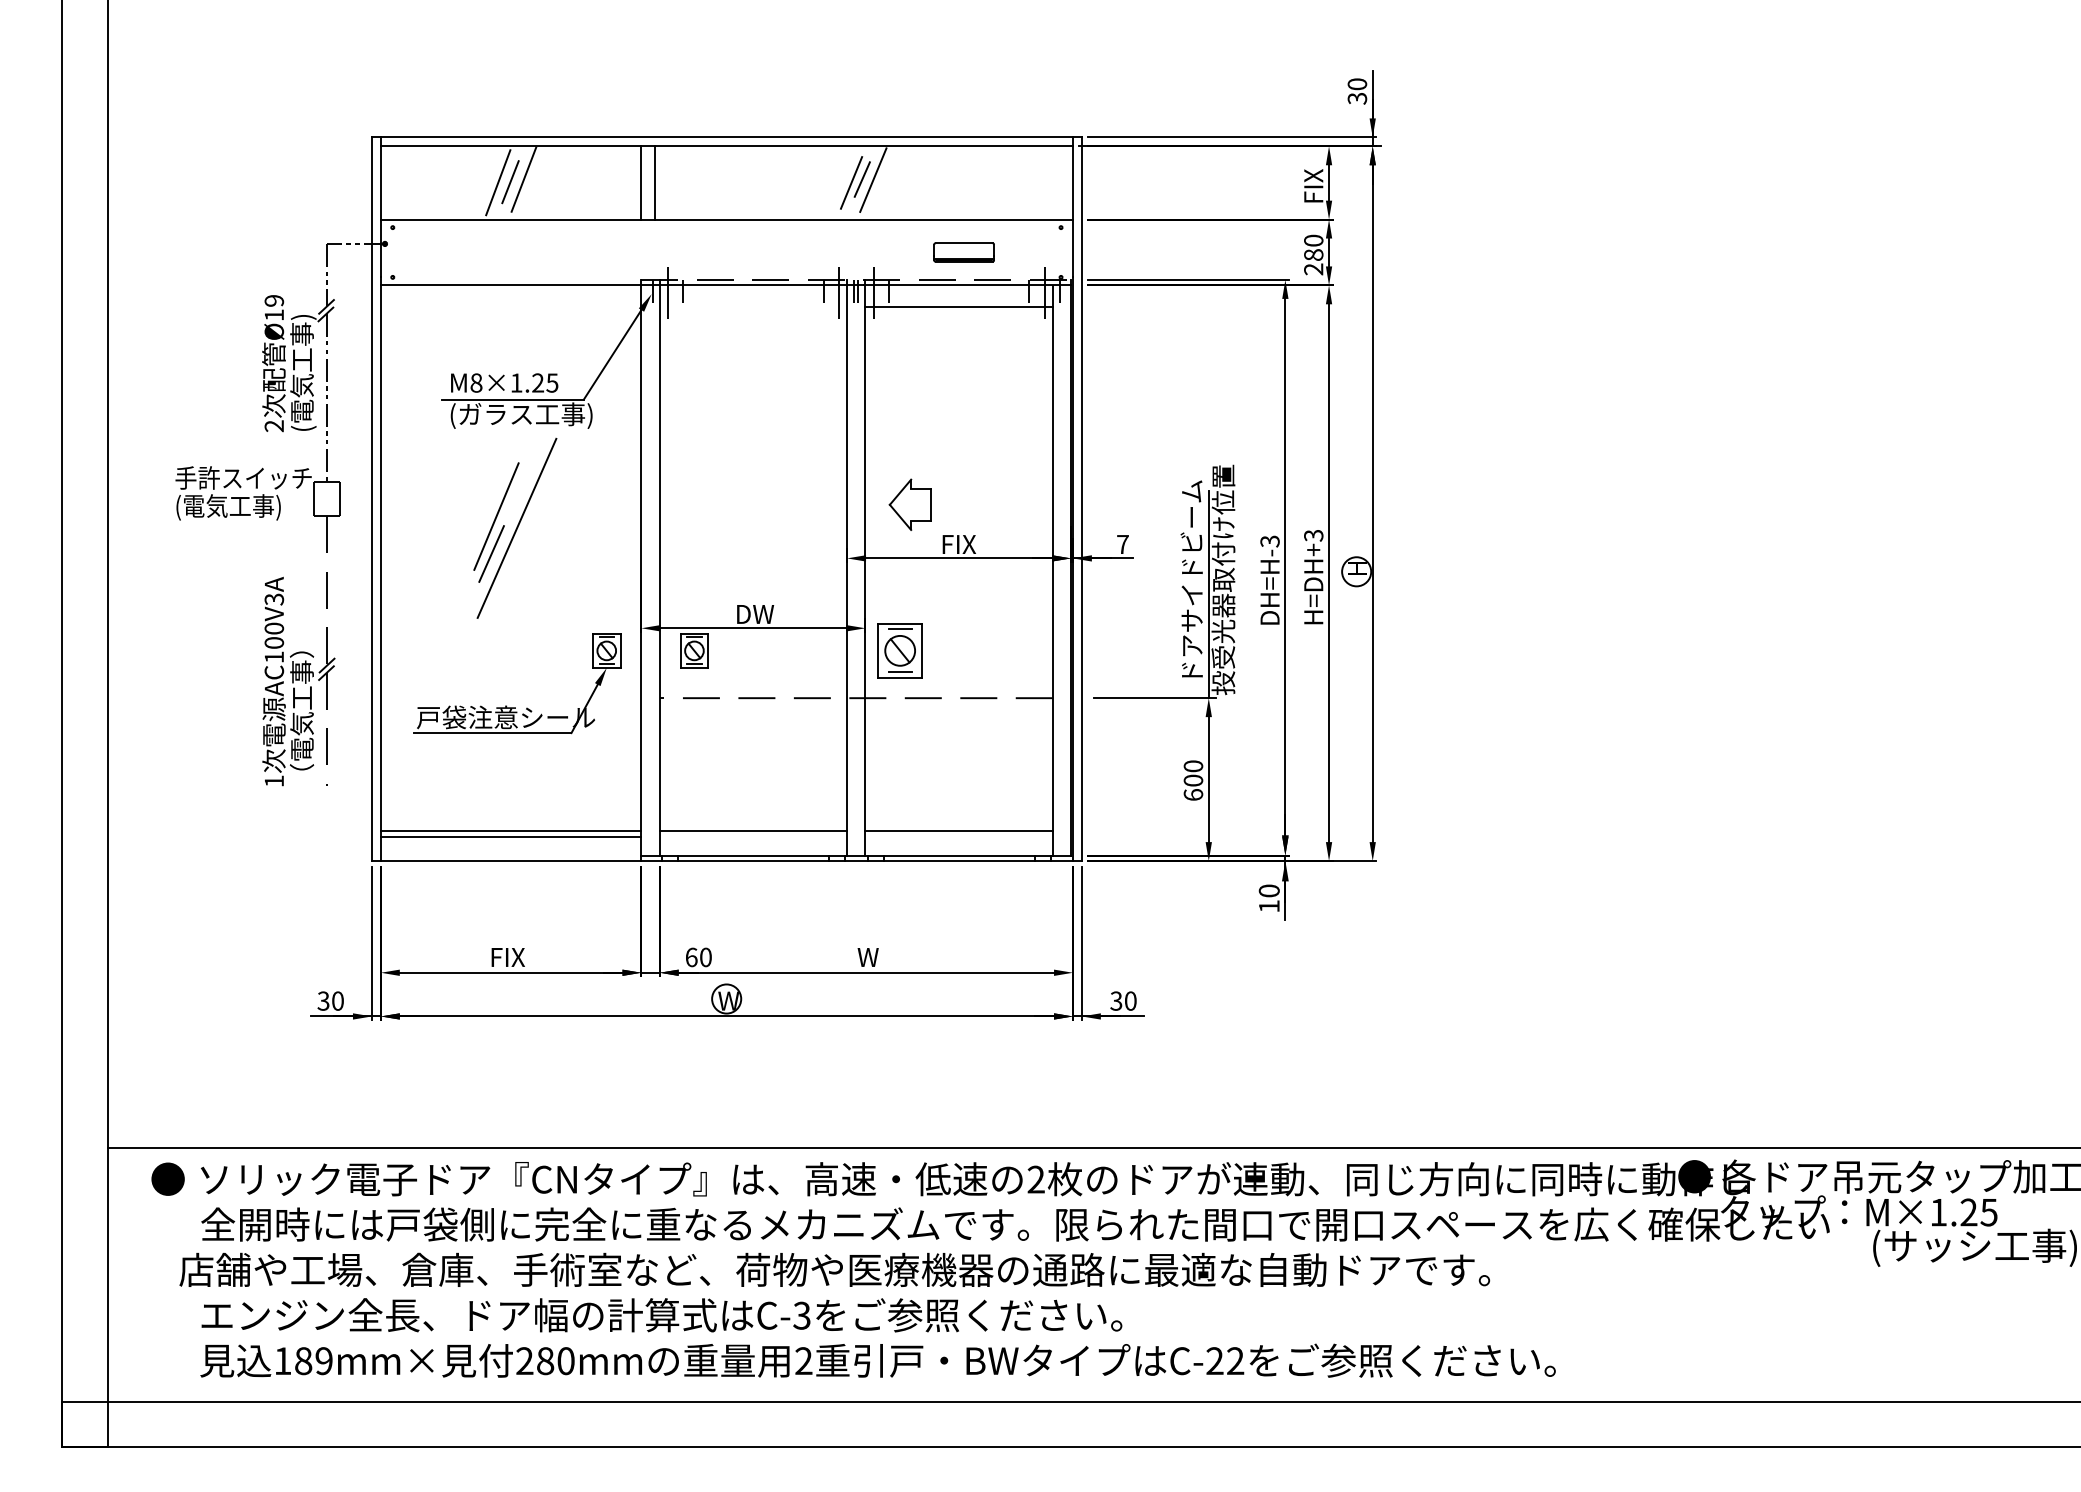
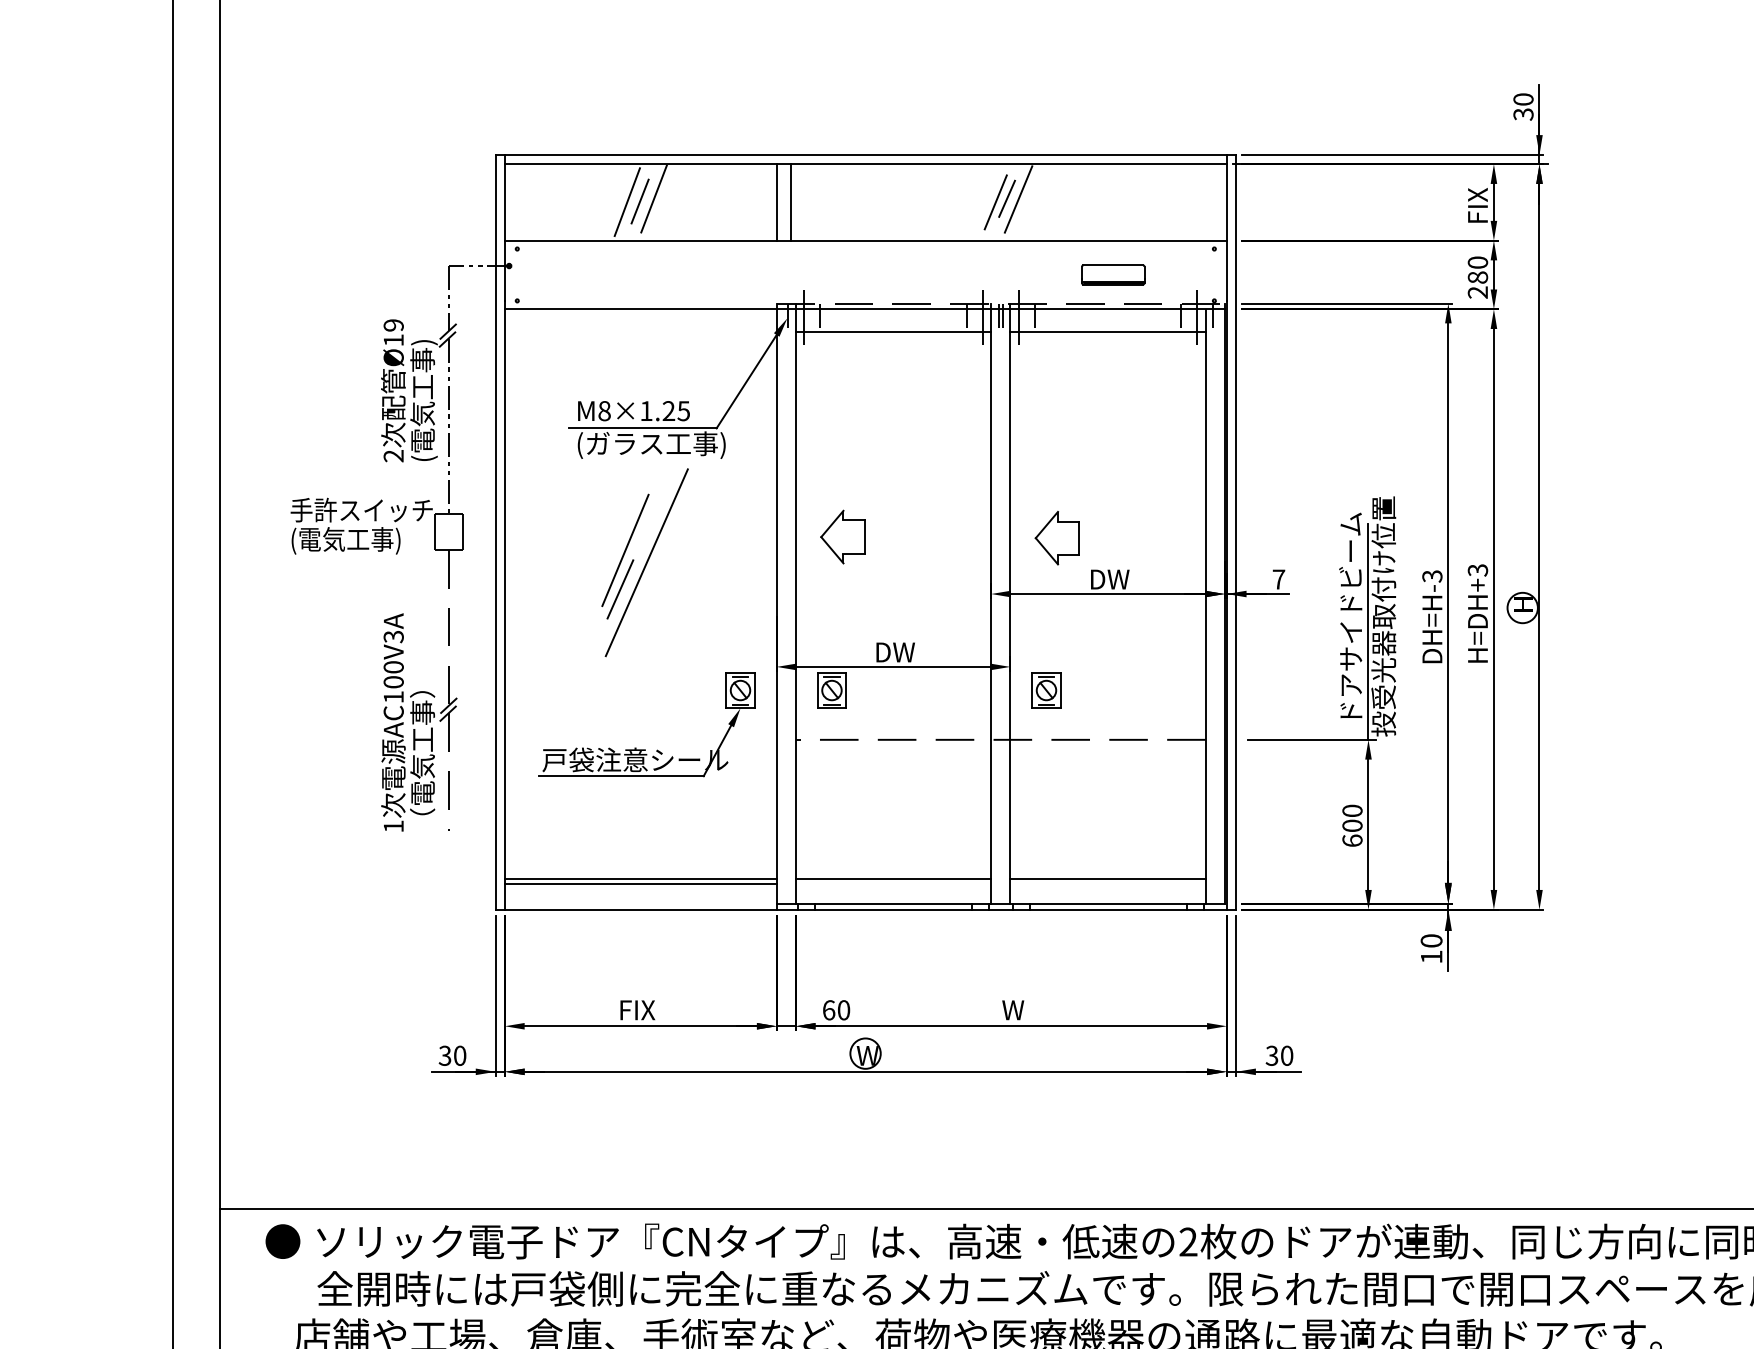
line: (753, 306) -> (893, 331), added
part: (704, 503) -> (842, 536), added
text: (962, 544) -> (1111, 579), FIX -> DW
part: (899, 650) -> (1045, 690), size x0.62

